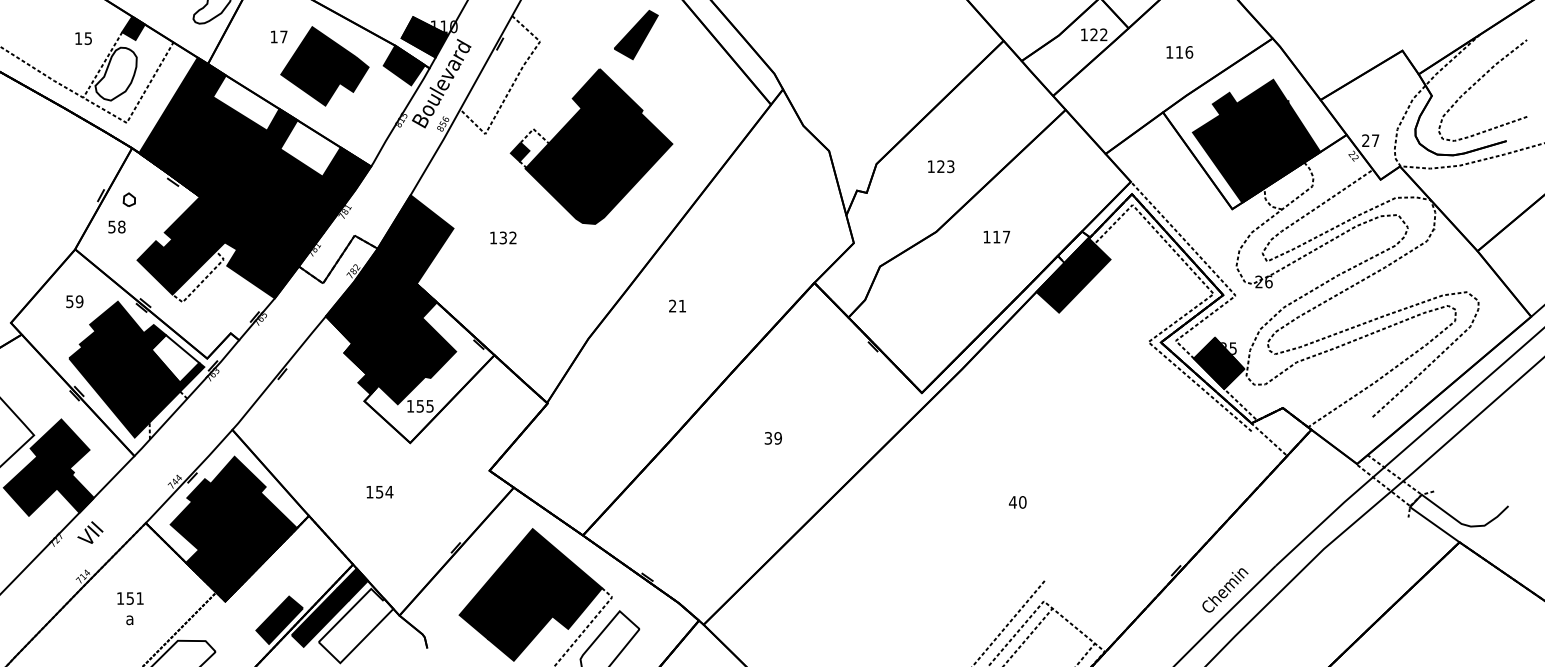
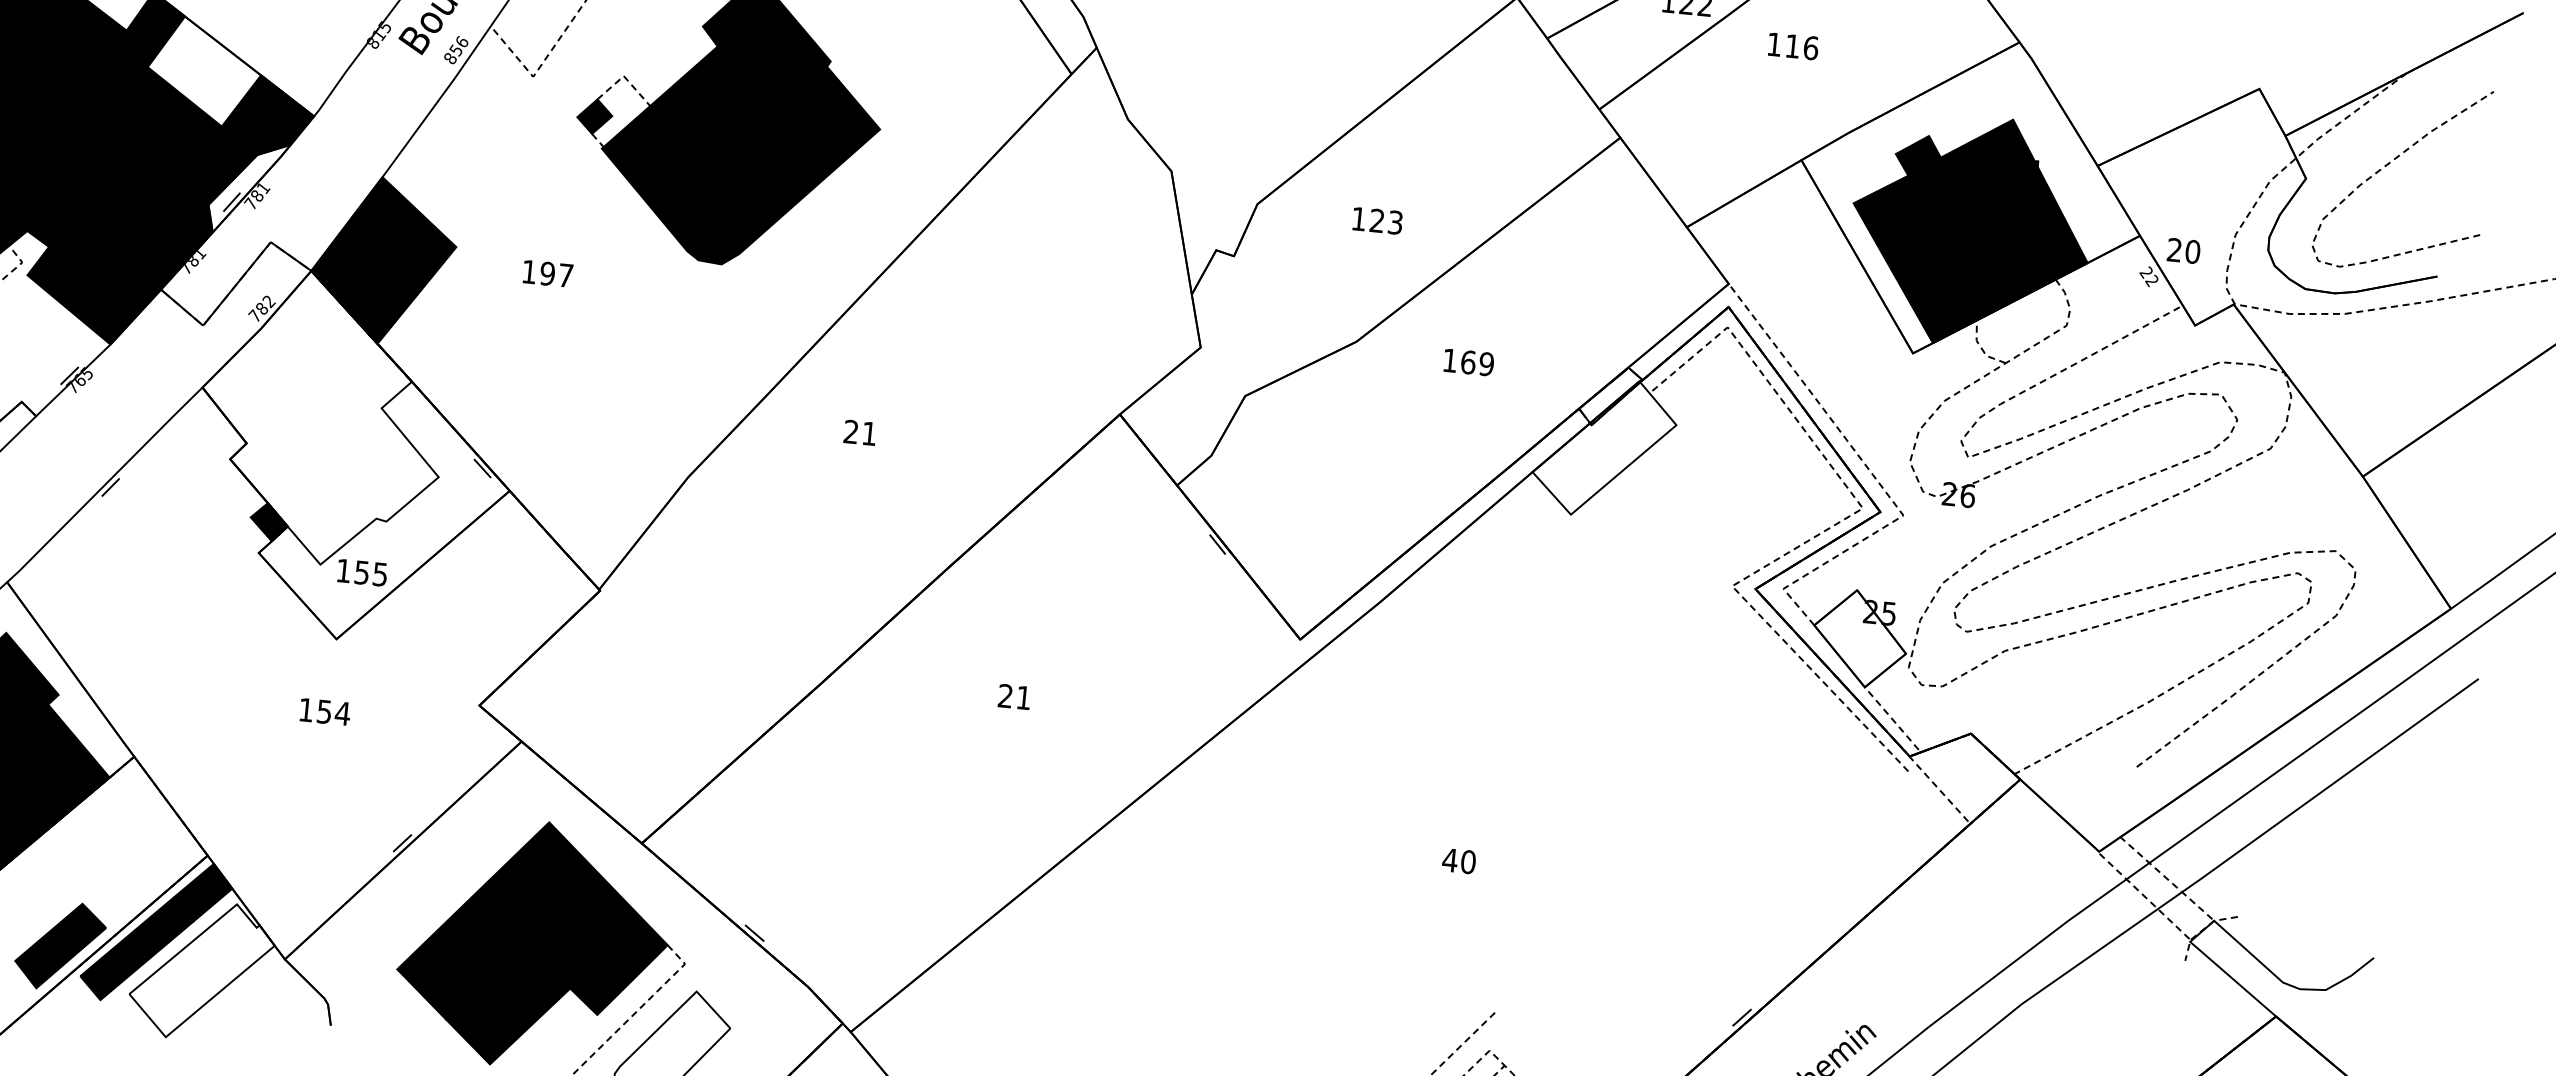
text: (1179, 52) -> (1792, 46), moved
text: (1375, 140) -> (2192, 251), 27 -> 20
fill: (339, 207) -> (247, 186), removed
text: (1001, 236) -> (1477, 362), 117 -> 169
text: (507, 237) -> (555, 273), 132 -> 197
fill: (1073, 275) -> (1604, 448), removed
fill: (390, 326) -> (320, 418), removed
fill: (1219, 362) -> (1861, 637), removed
text: (772, 438) -> (1013, 697), 39 -> 21
text: (379, 492) -> (324, 712), moved

